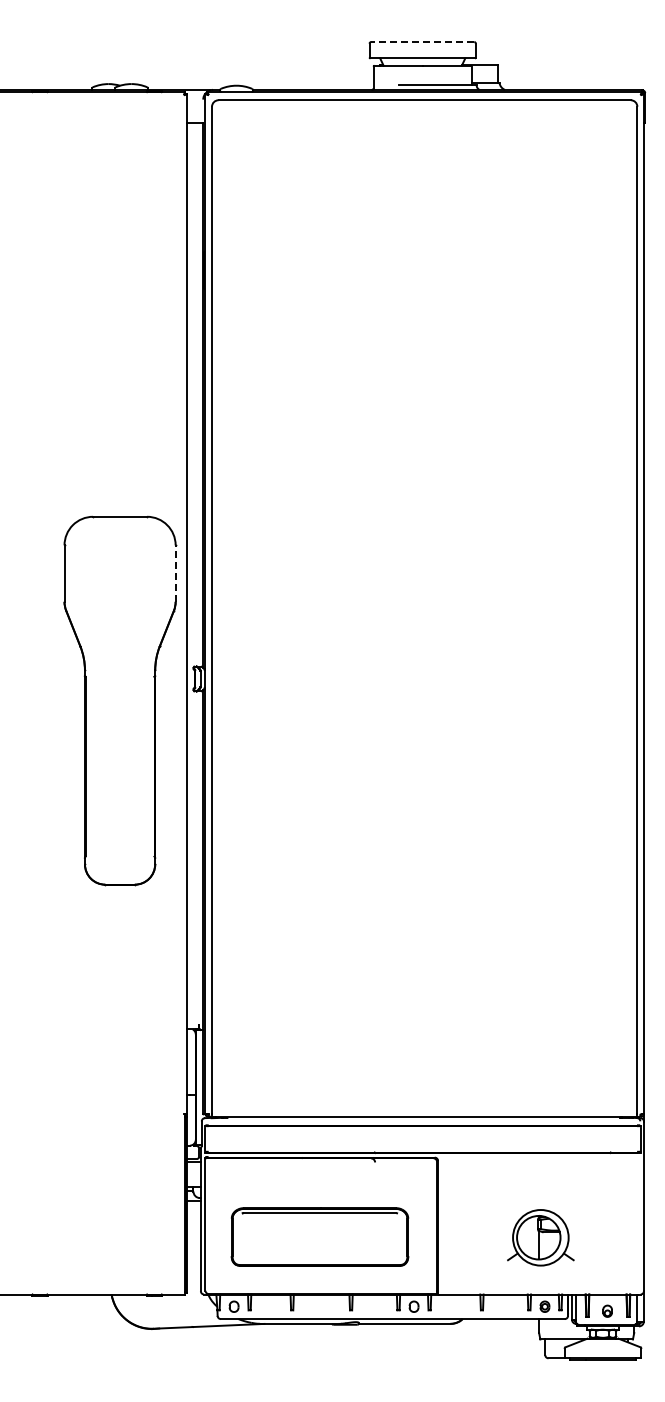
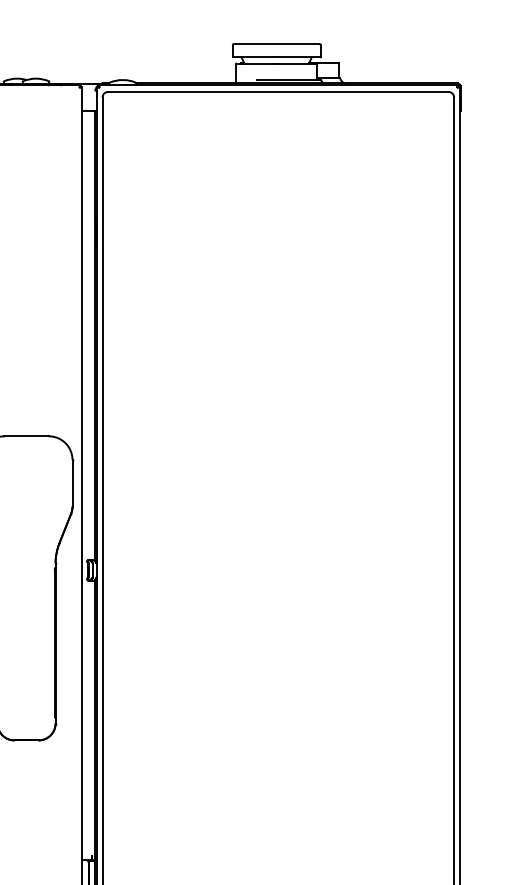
line: (422, 42) -> (276, 44), dashed -> solid
line: (175, 573) -> (72, 483), dashed -> solid

